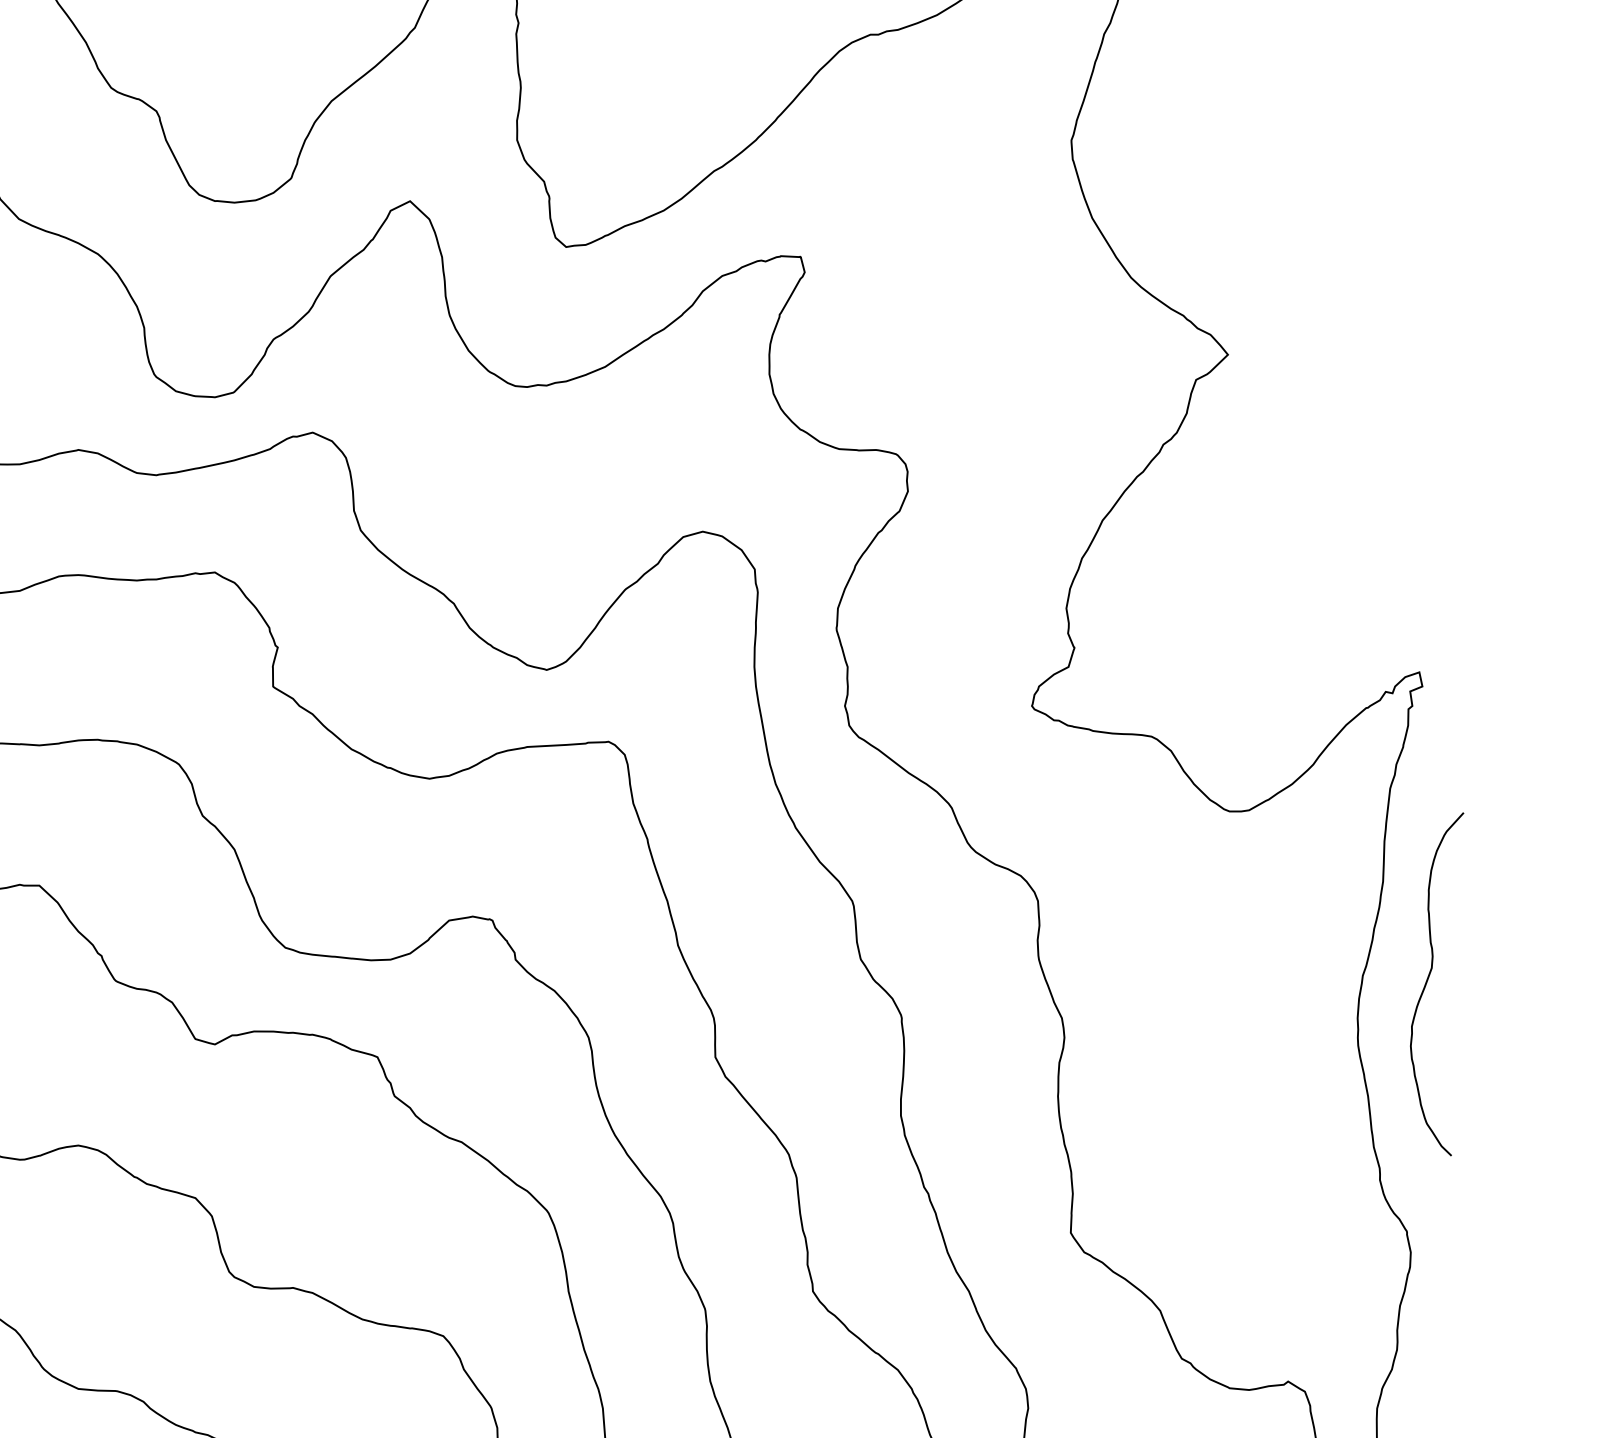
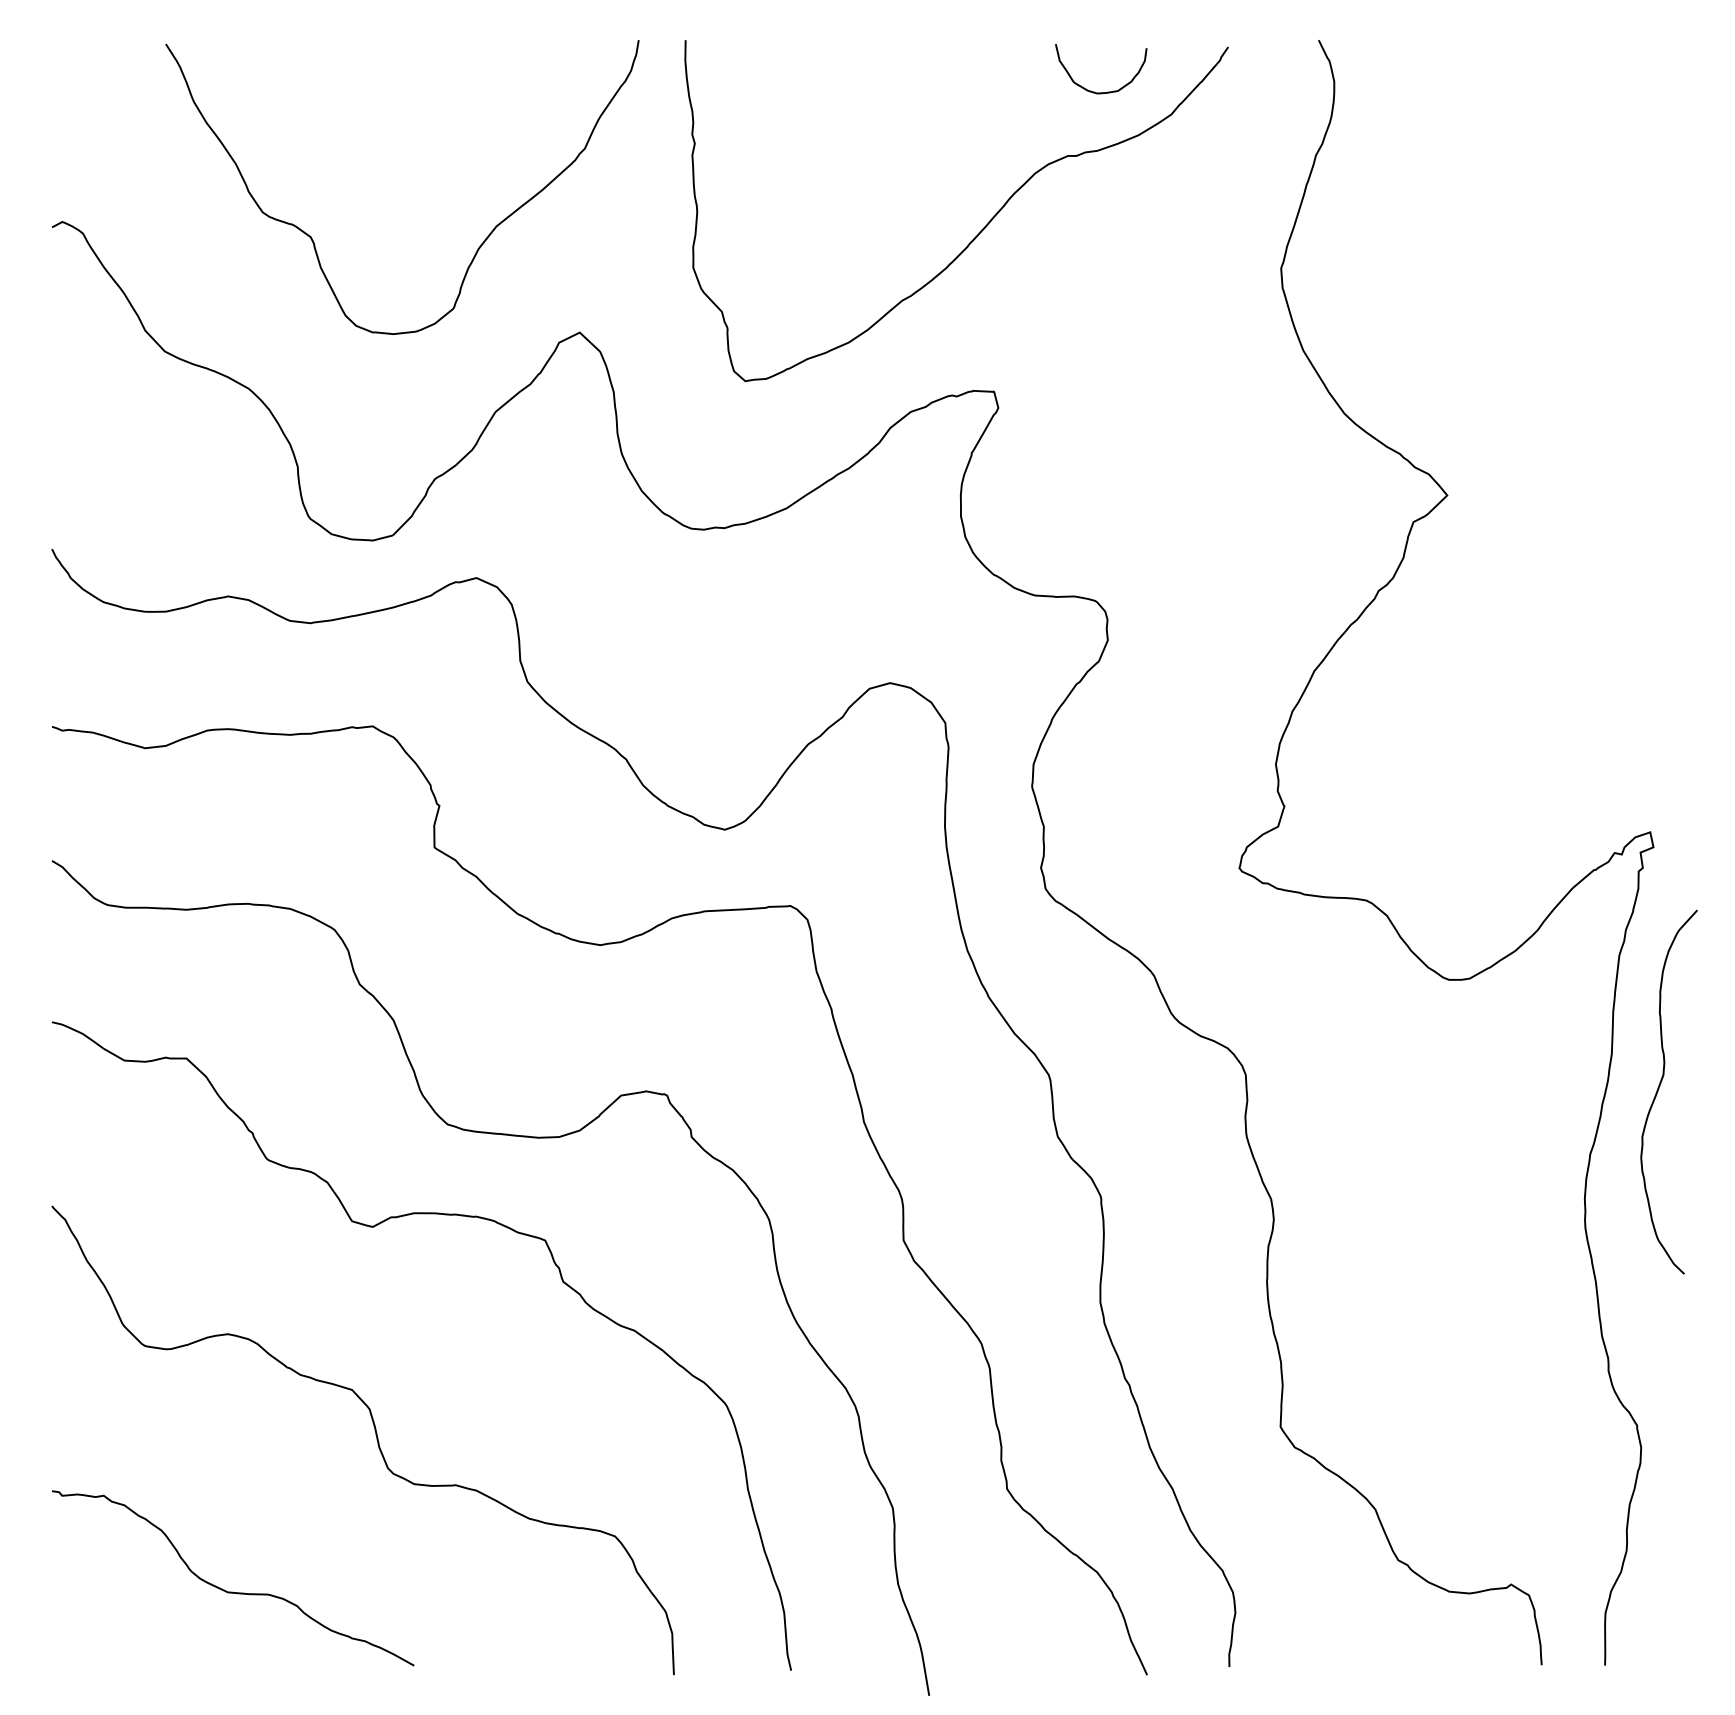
curve: (1429, 978) -> (1660, 1086), moved

